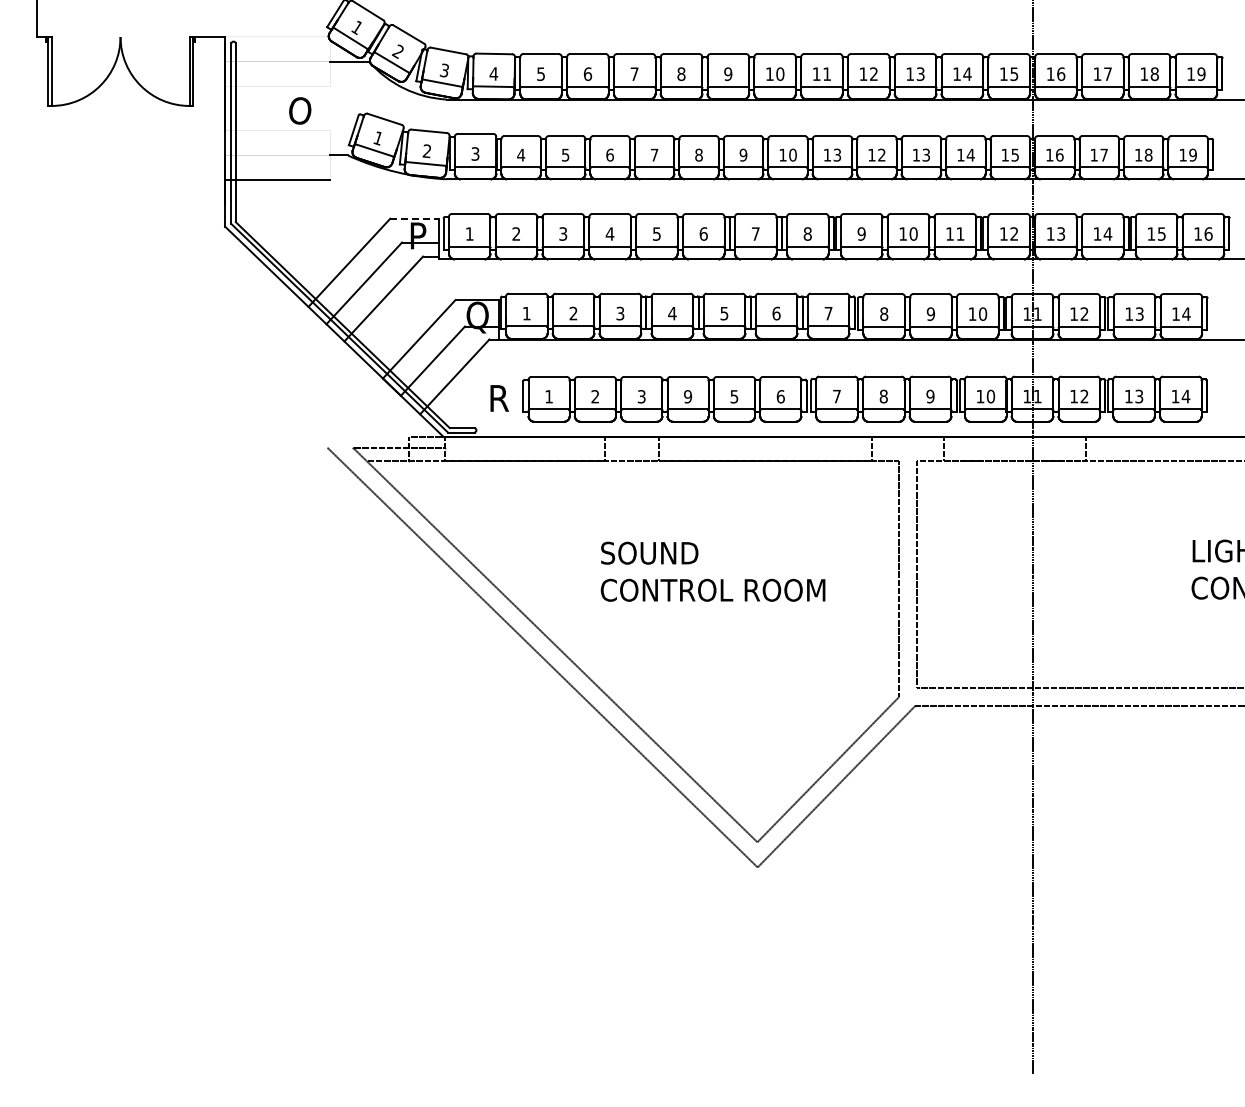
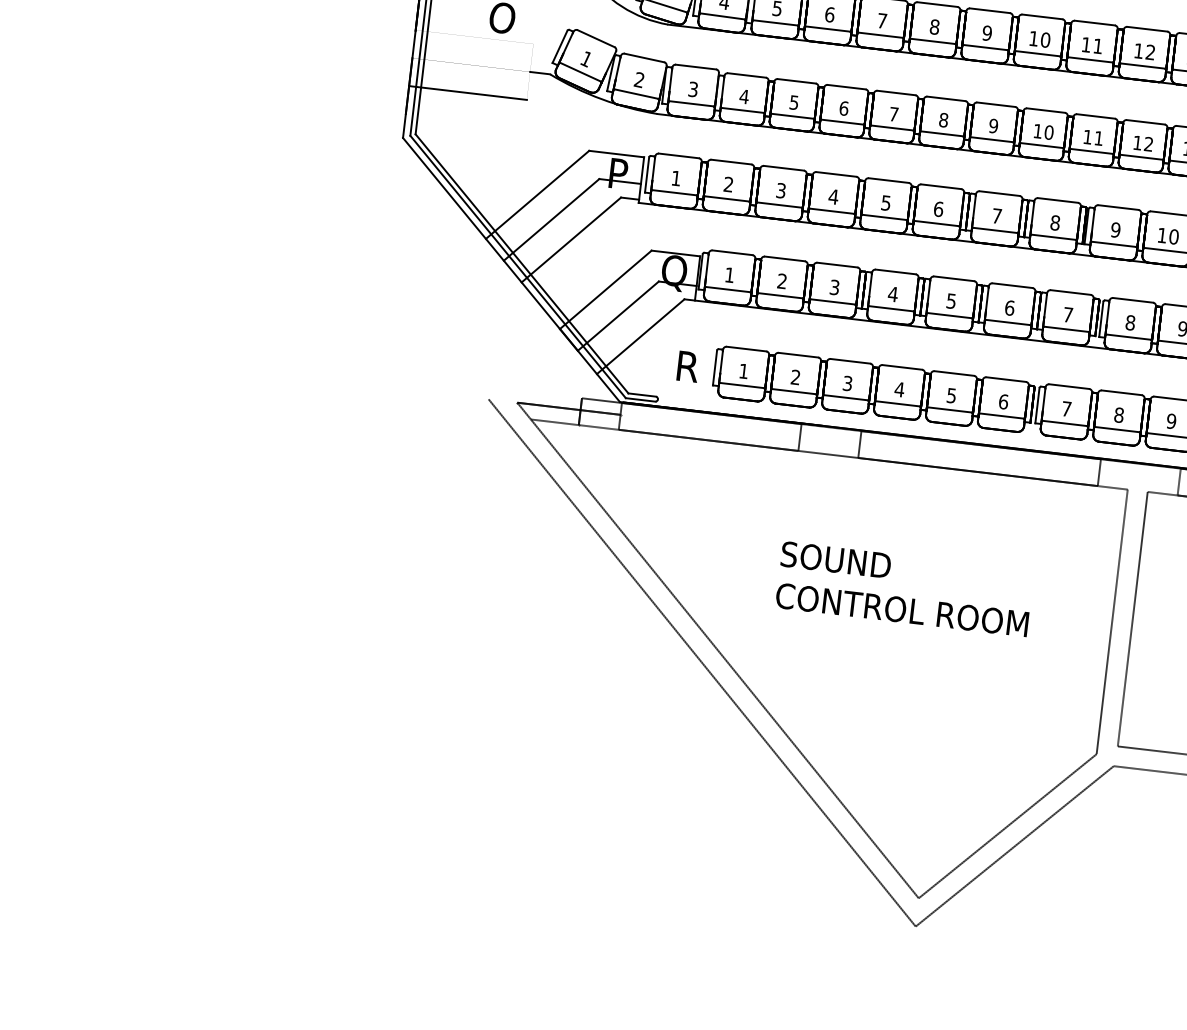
text: (837, 154) -> (1099, 137), 13 -> 11
line: (415, 218) -> (617, 153), dashed -> solid
text: (687, 396) -> (899, 389), 9 -> 4

